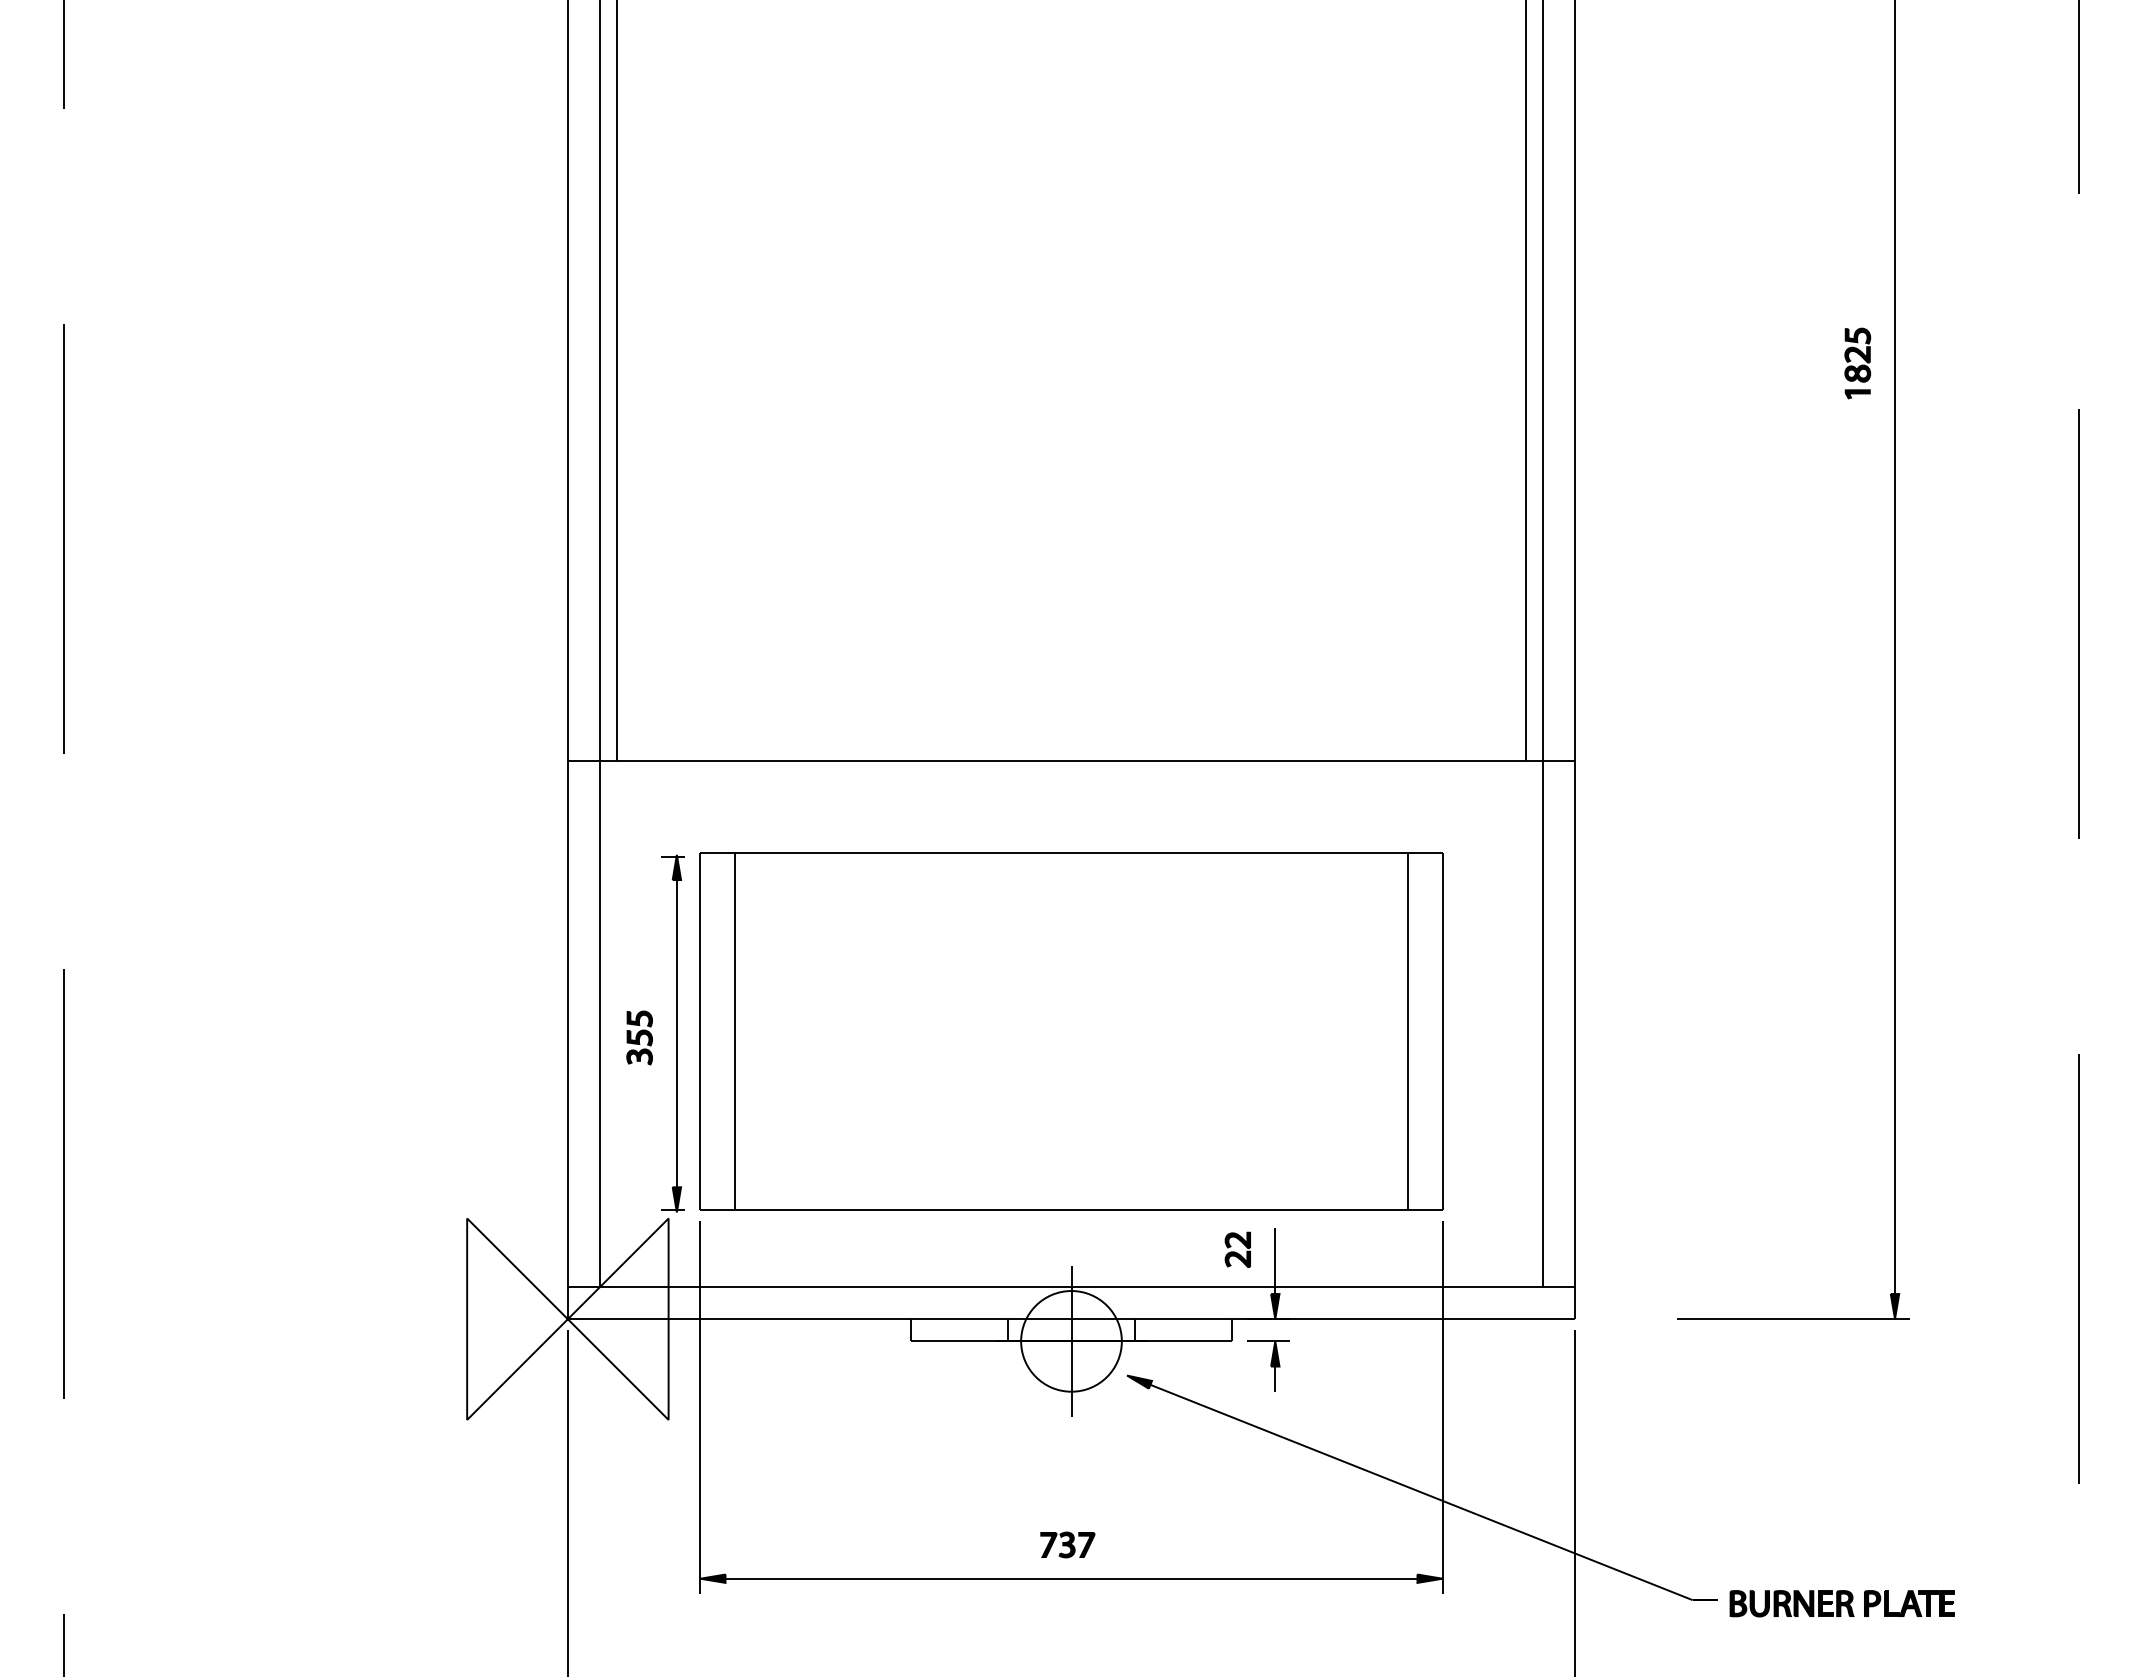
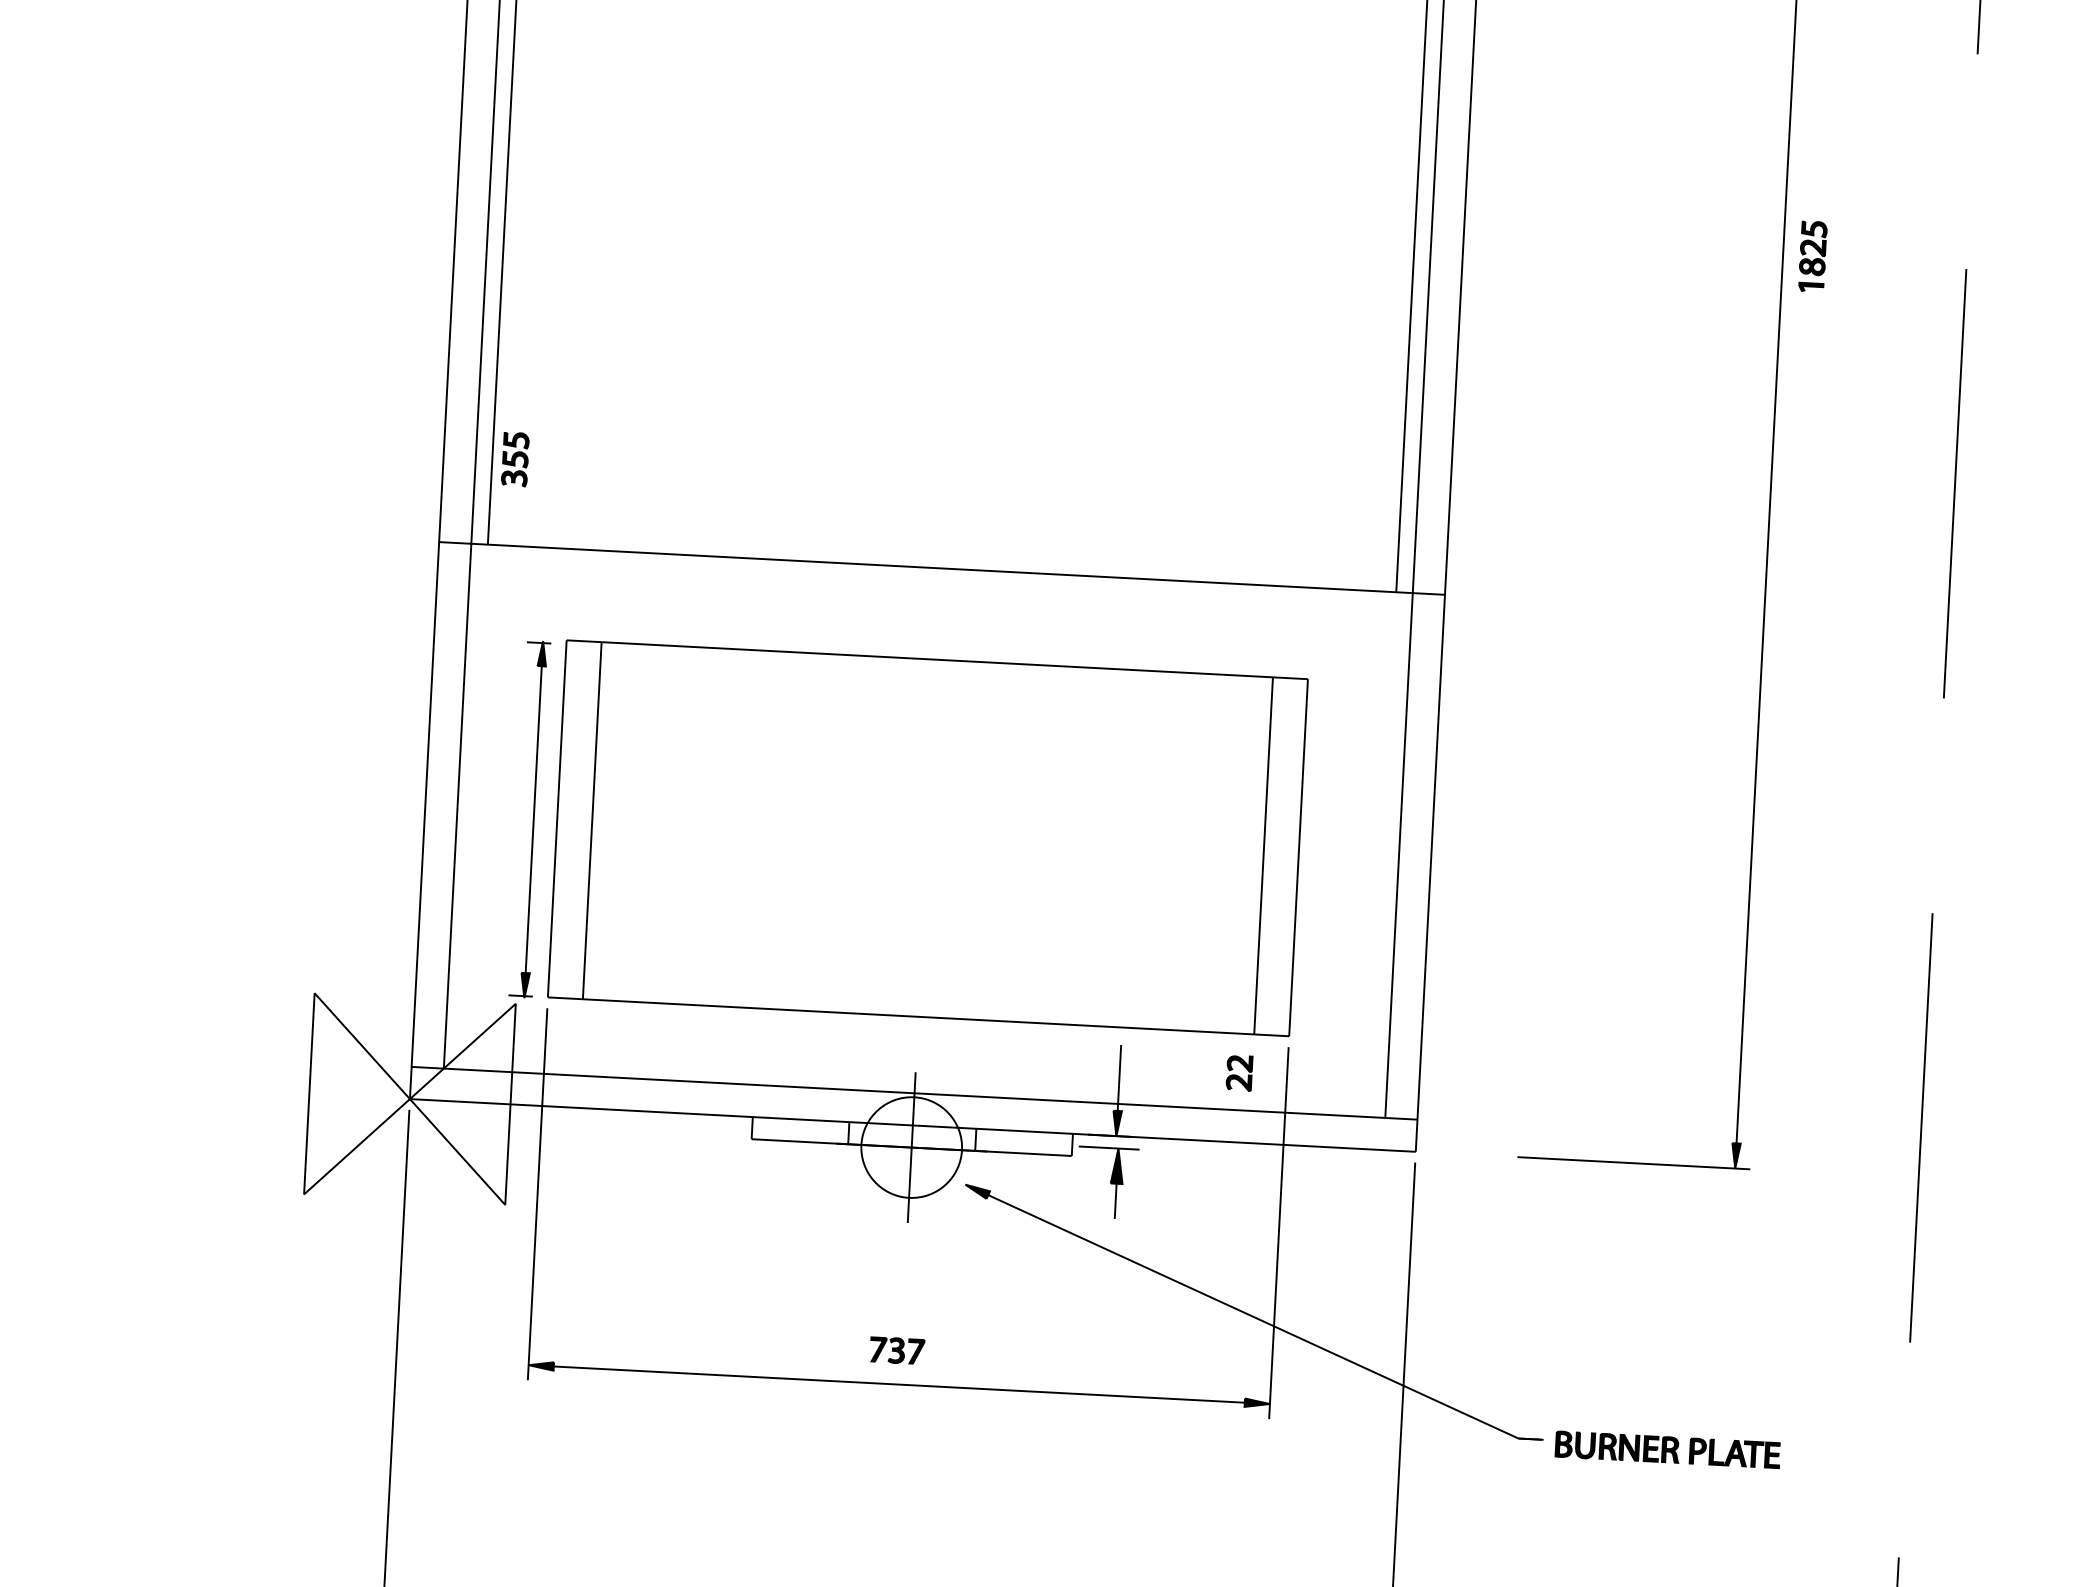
part: (1857, 363) -> (1812, 256), moved
part: (639, 1037) -> (515, 459), moved
part: (1237, 1249) -> (1239, 1072), moved
part: (1268, 1365) -> (1107, 1181), size x1.4

